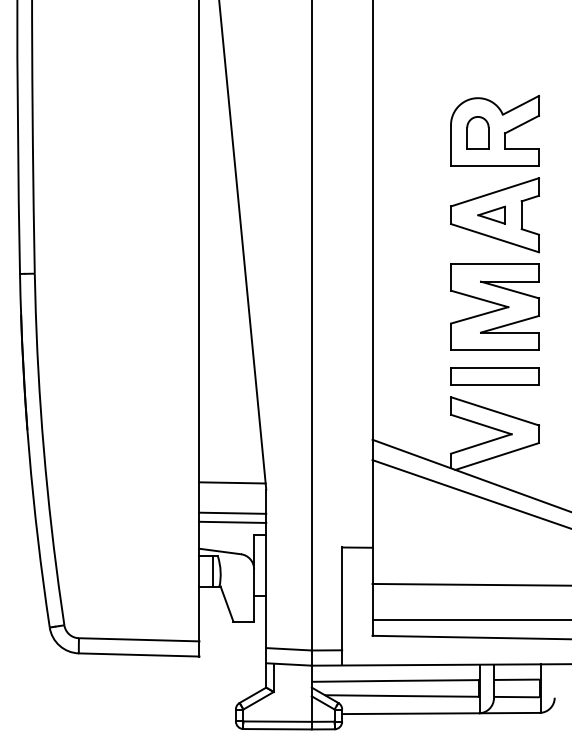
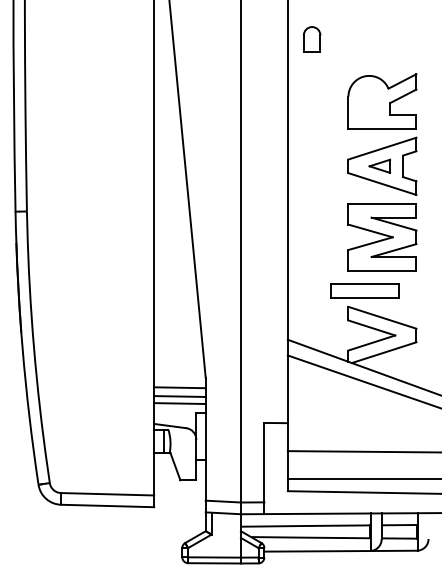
part: (477, 132) -> (311, 39), moved
part: (494, 376) -> (365, 290), moved
line: (232, 482) -> (179, 387), moved

